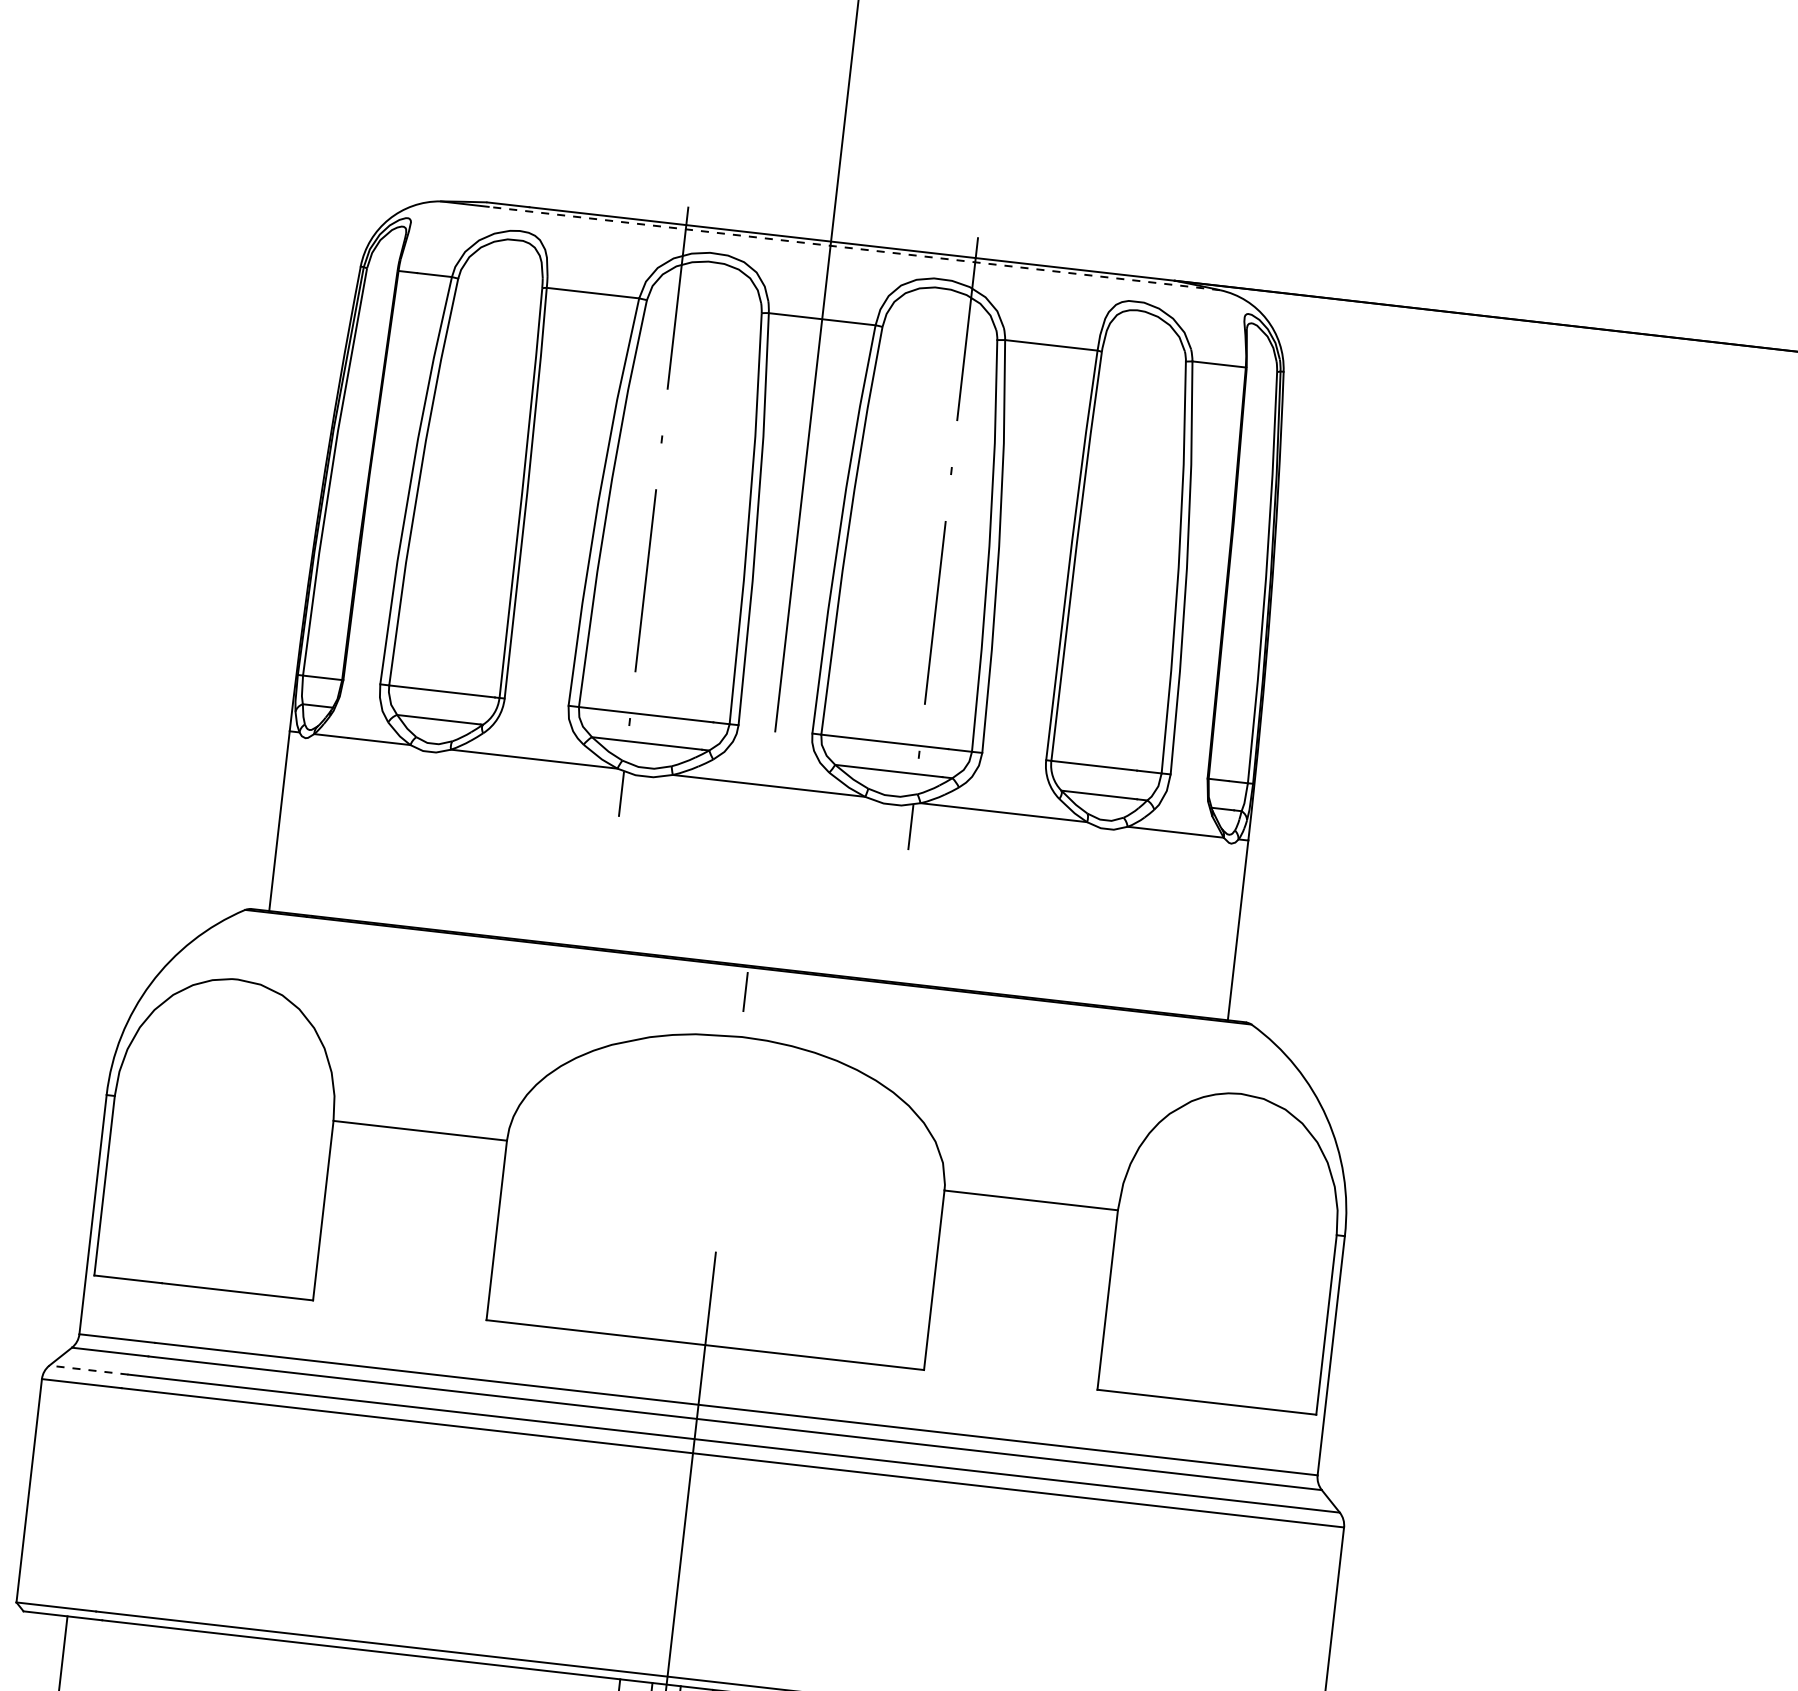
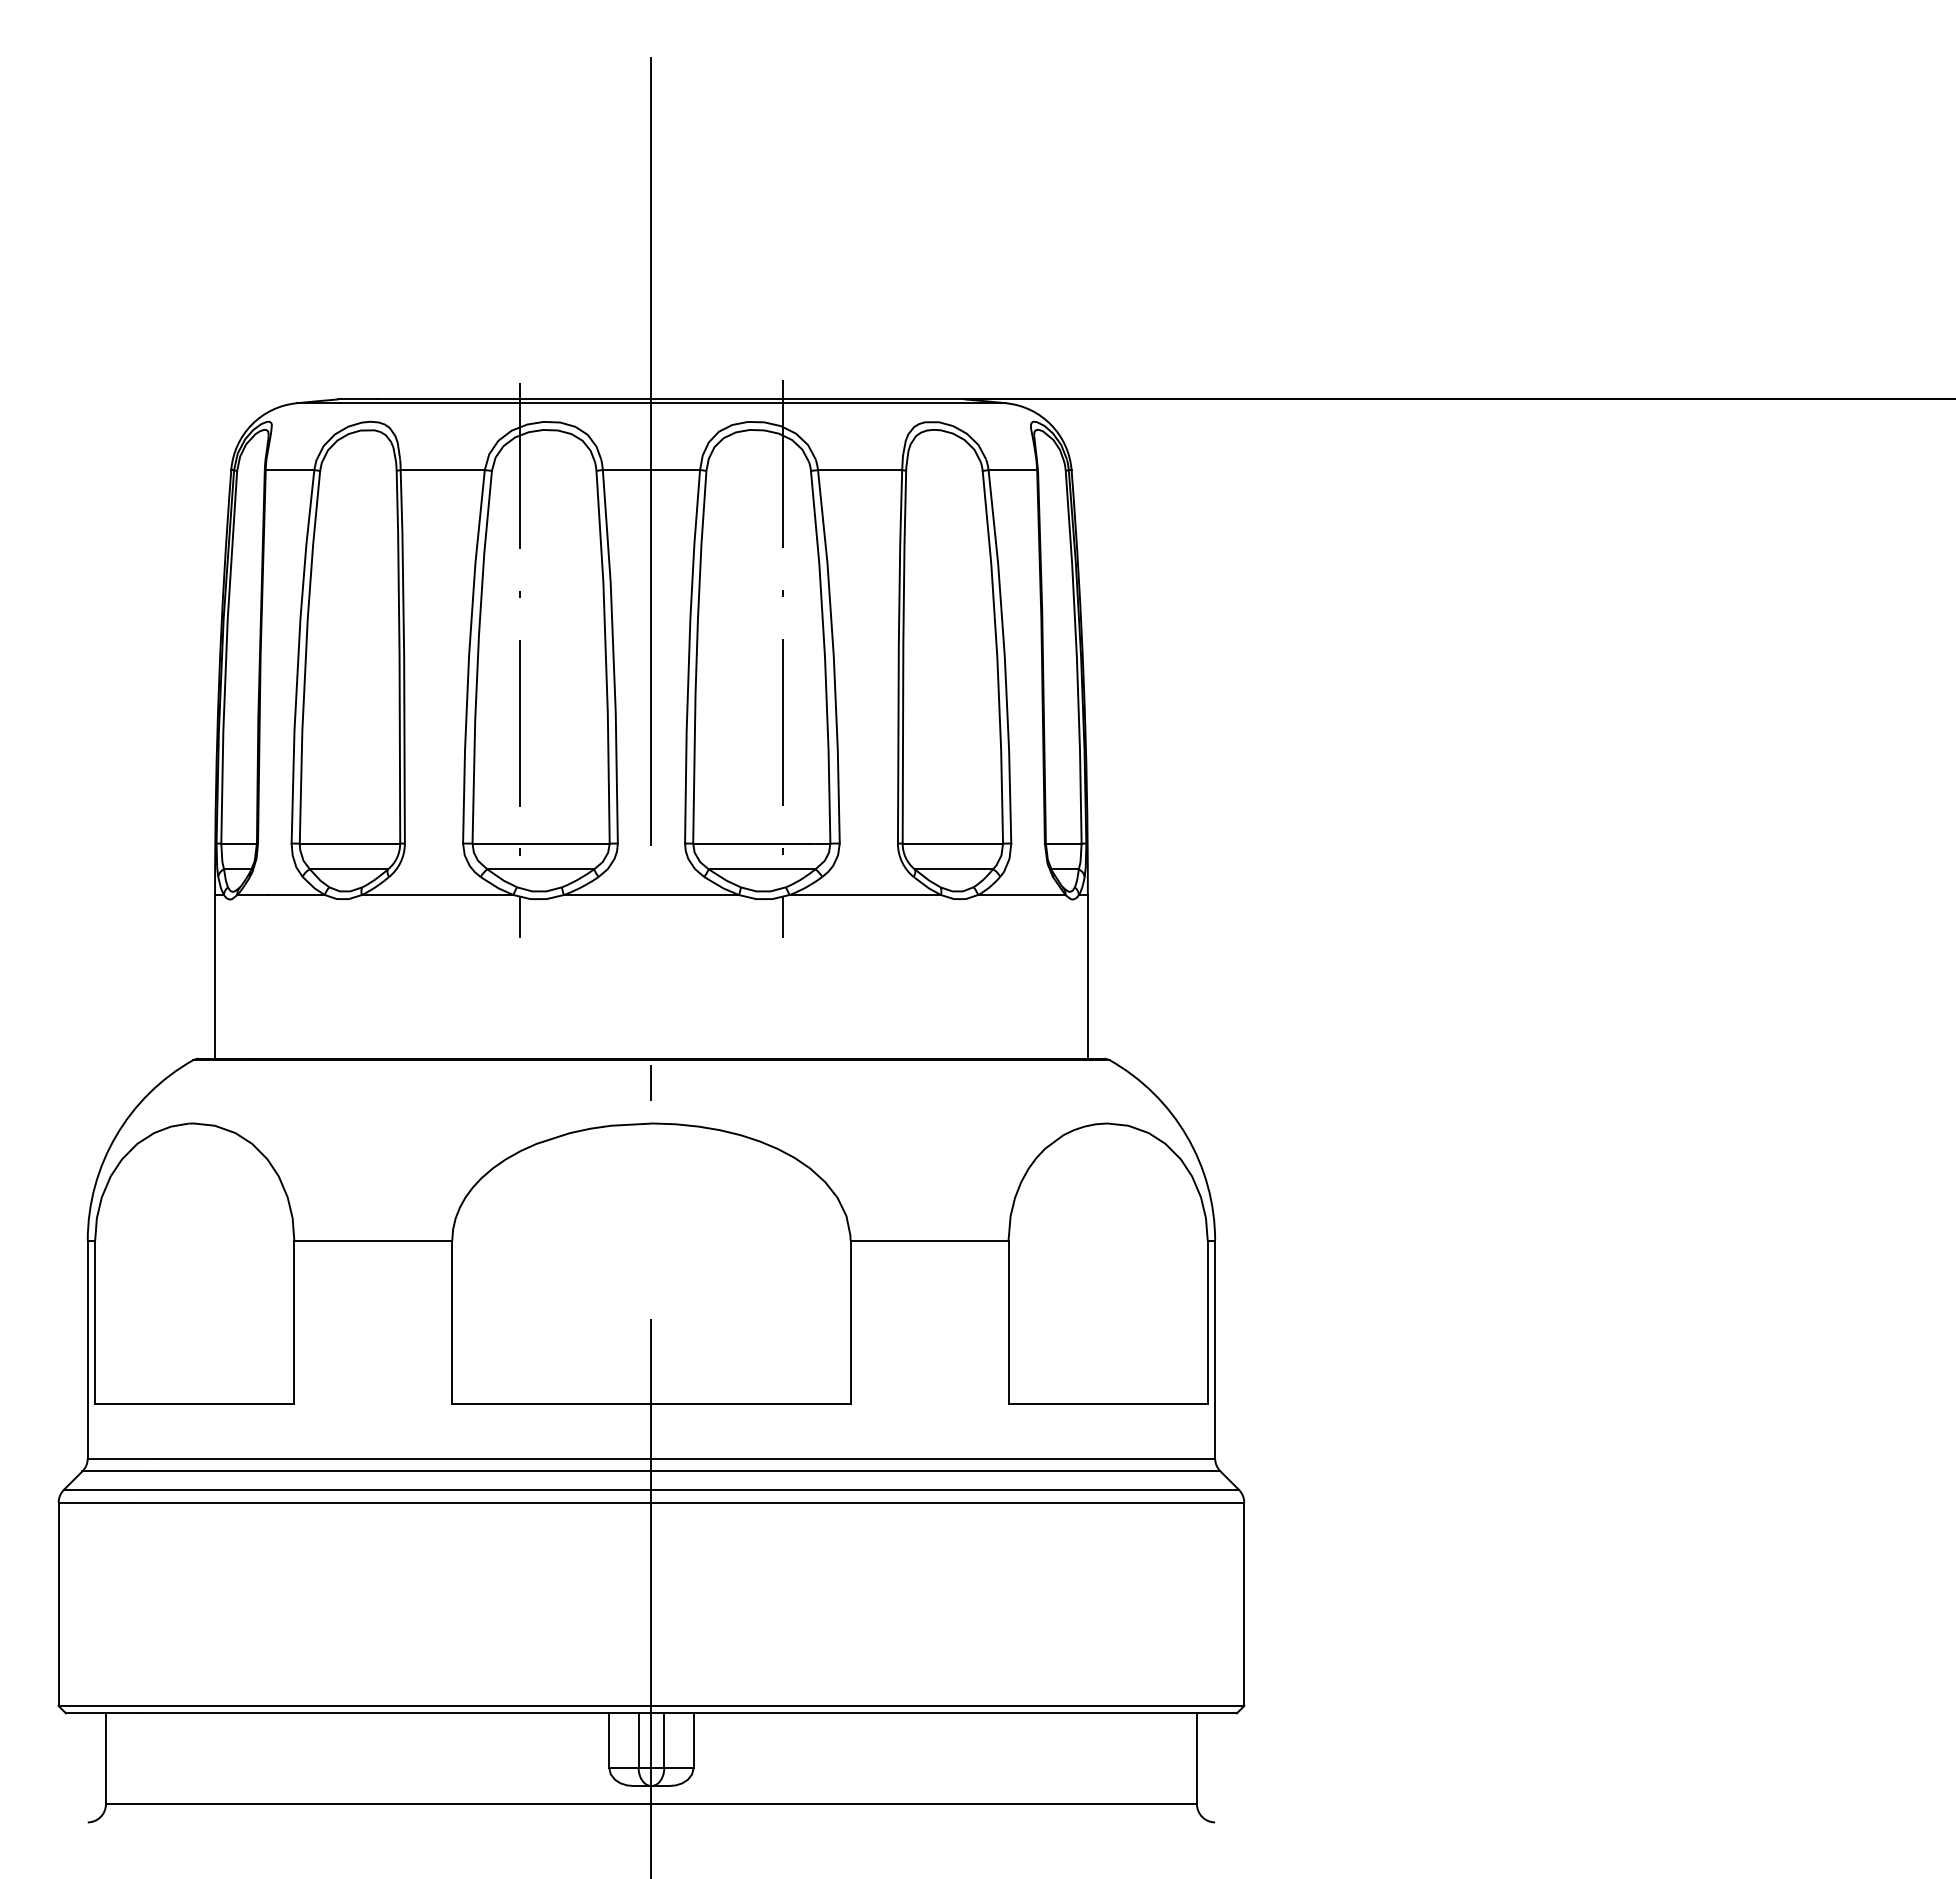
line: (853, 248) -> (672, 403), dashed -> solid
line: (88, 1369) -> (99, 1489), dashed -> solid

